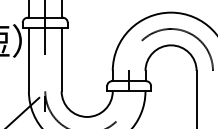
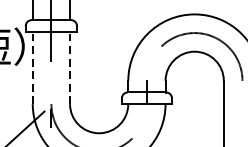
line: (28, 59) -> (32, 67), solid -> dashed
line: (61, 59) -> (69, 67), solid -> dashed

